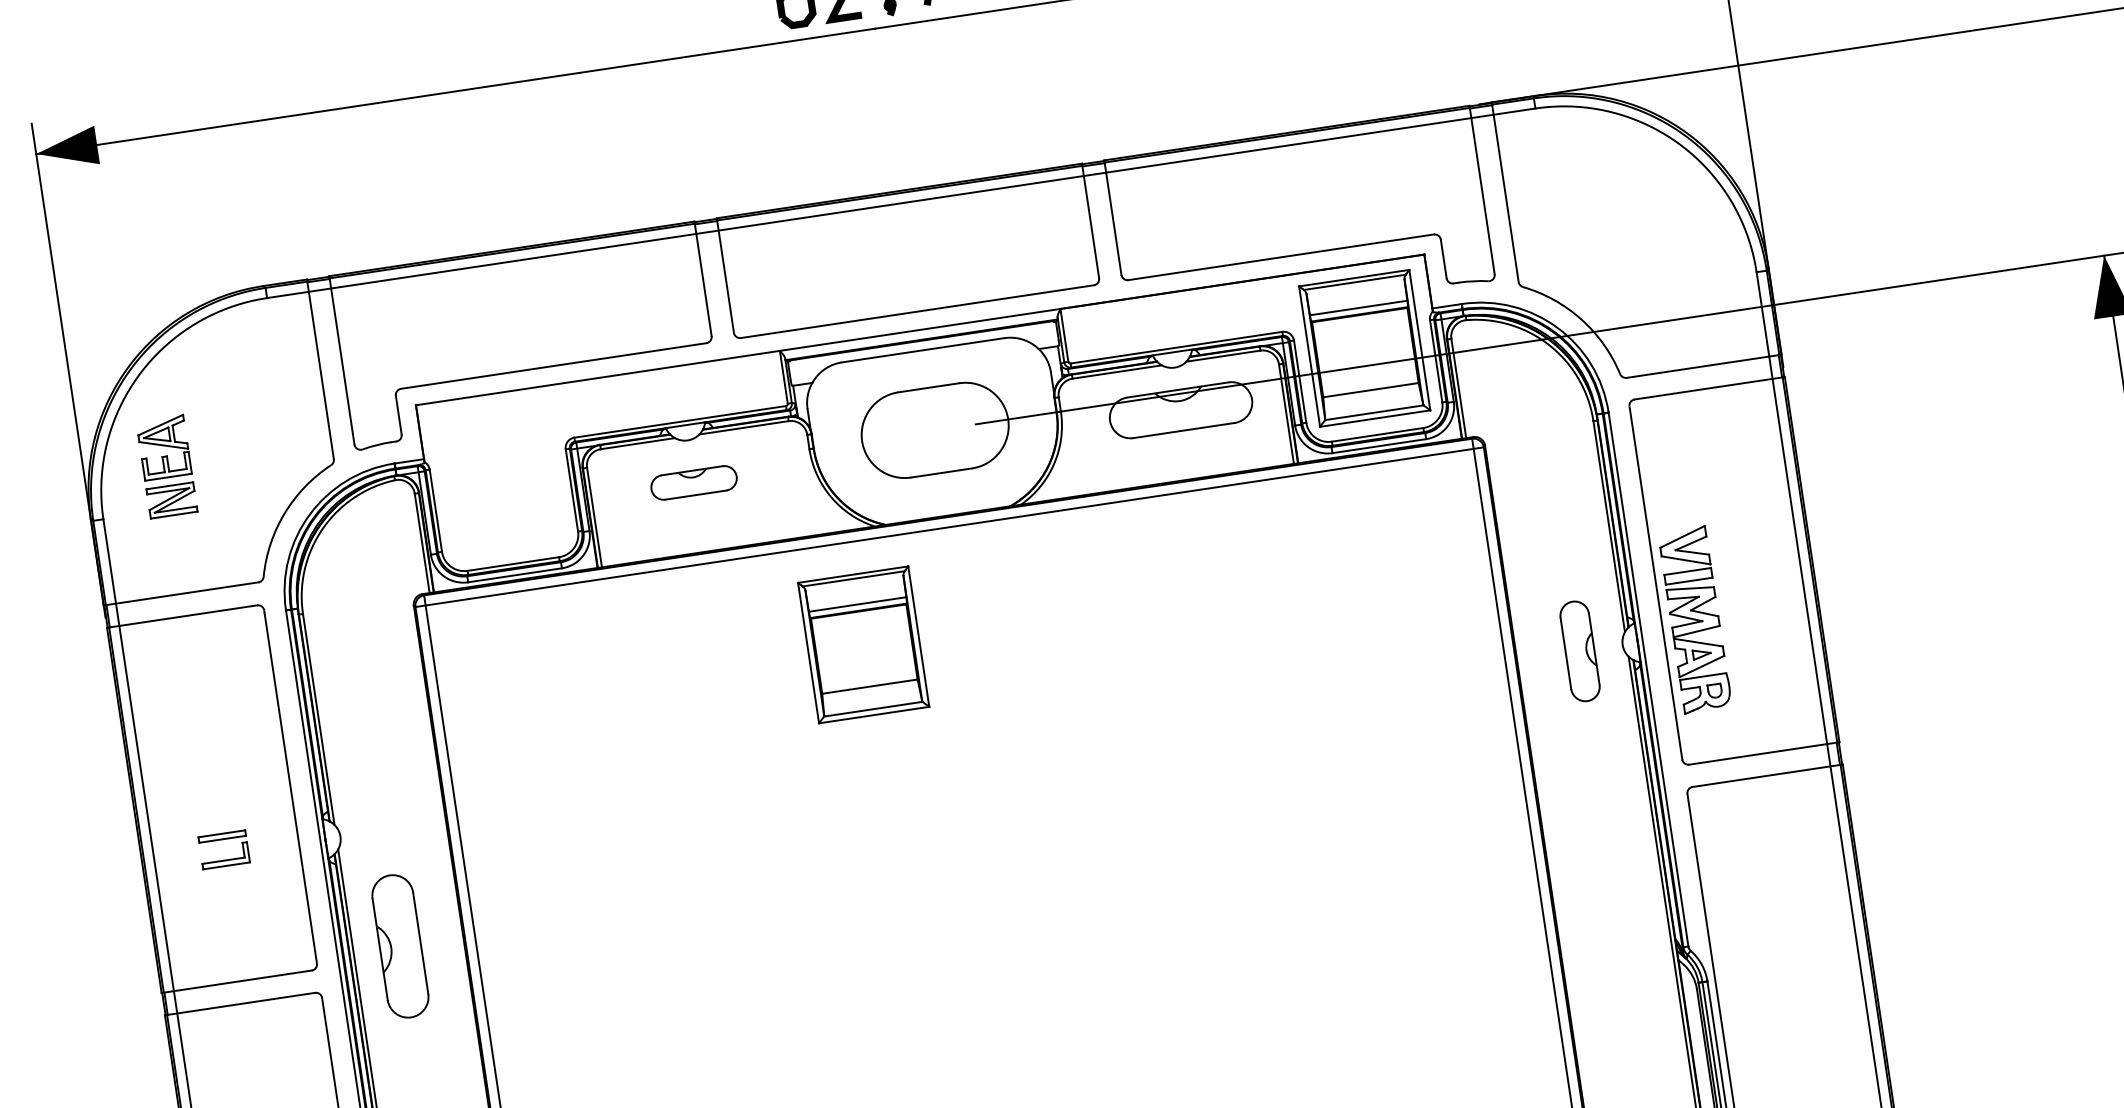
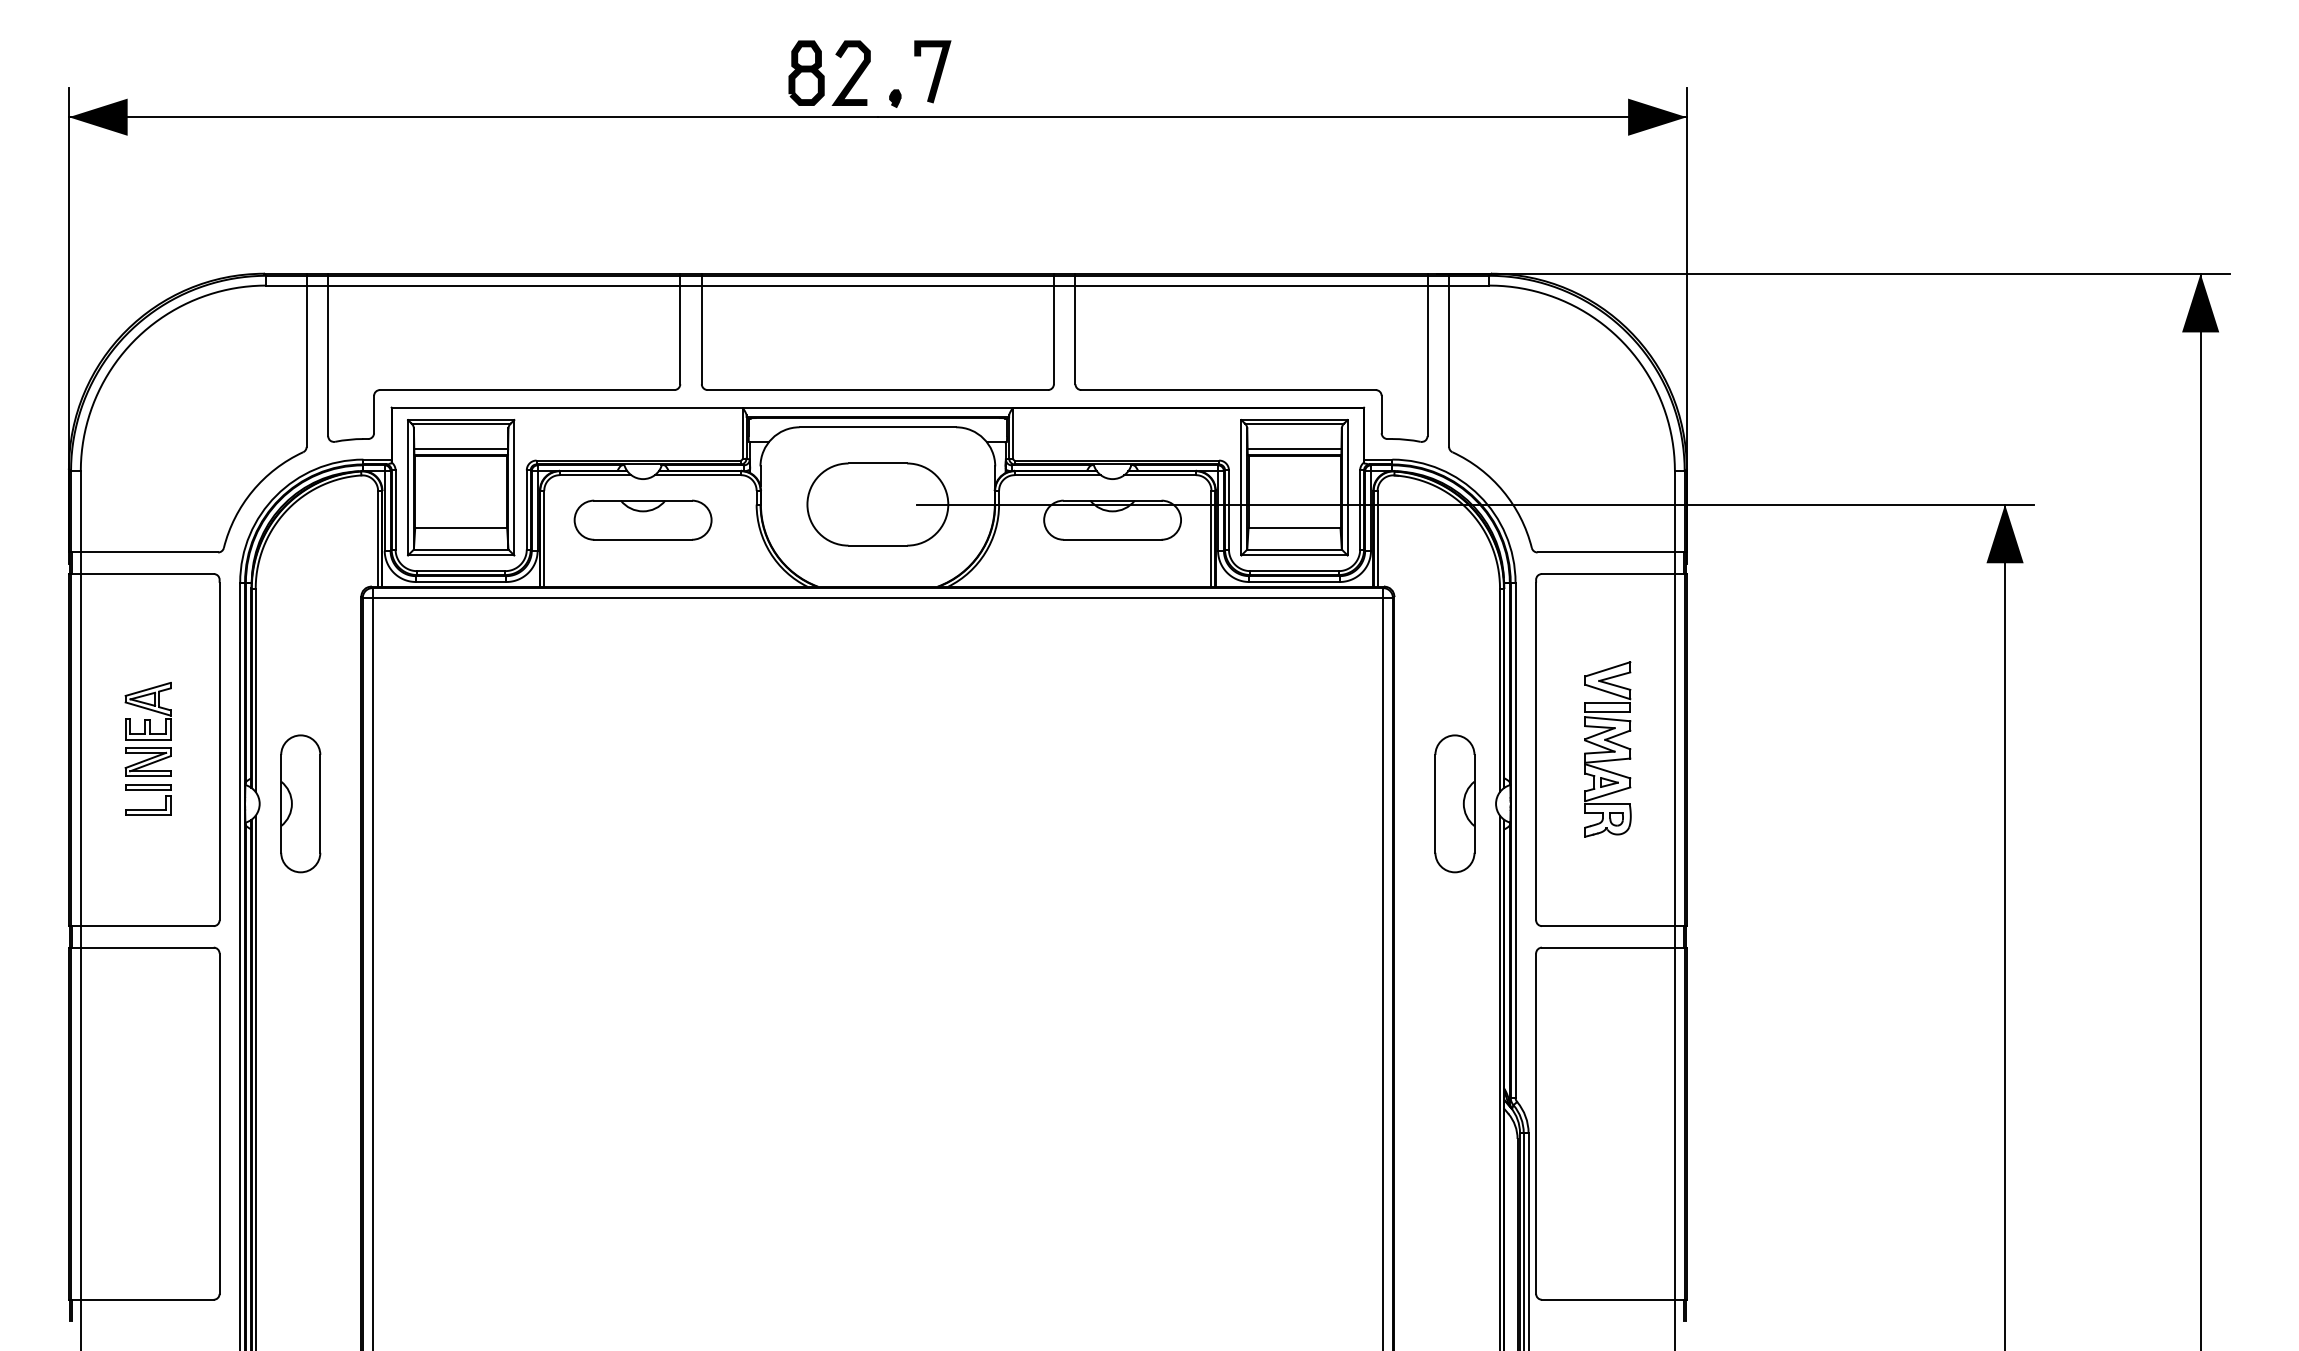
part: (166, 466) -> (147, 729), moved
part: (693, 482) -> (642, 519), size x1.67
part: (1694, 620) -> (1607, 749), moved
part: (863, 644) -> (461, 487), moved
part: (1579, 651) -> (1454, 803), size x1.43
part: (400, 946) -> (300, 803), moved

